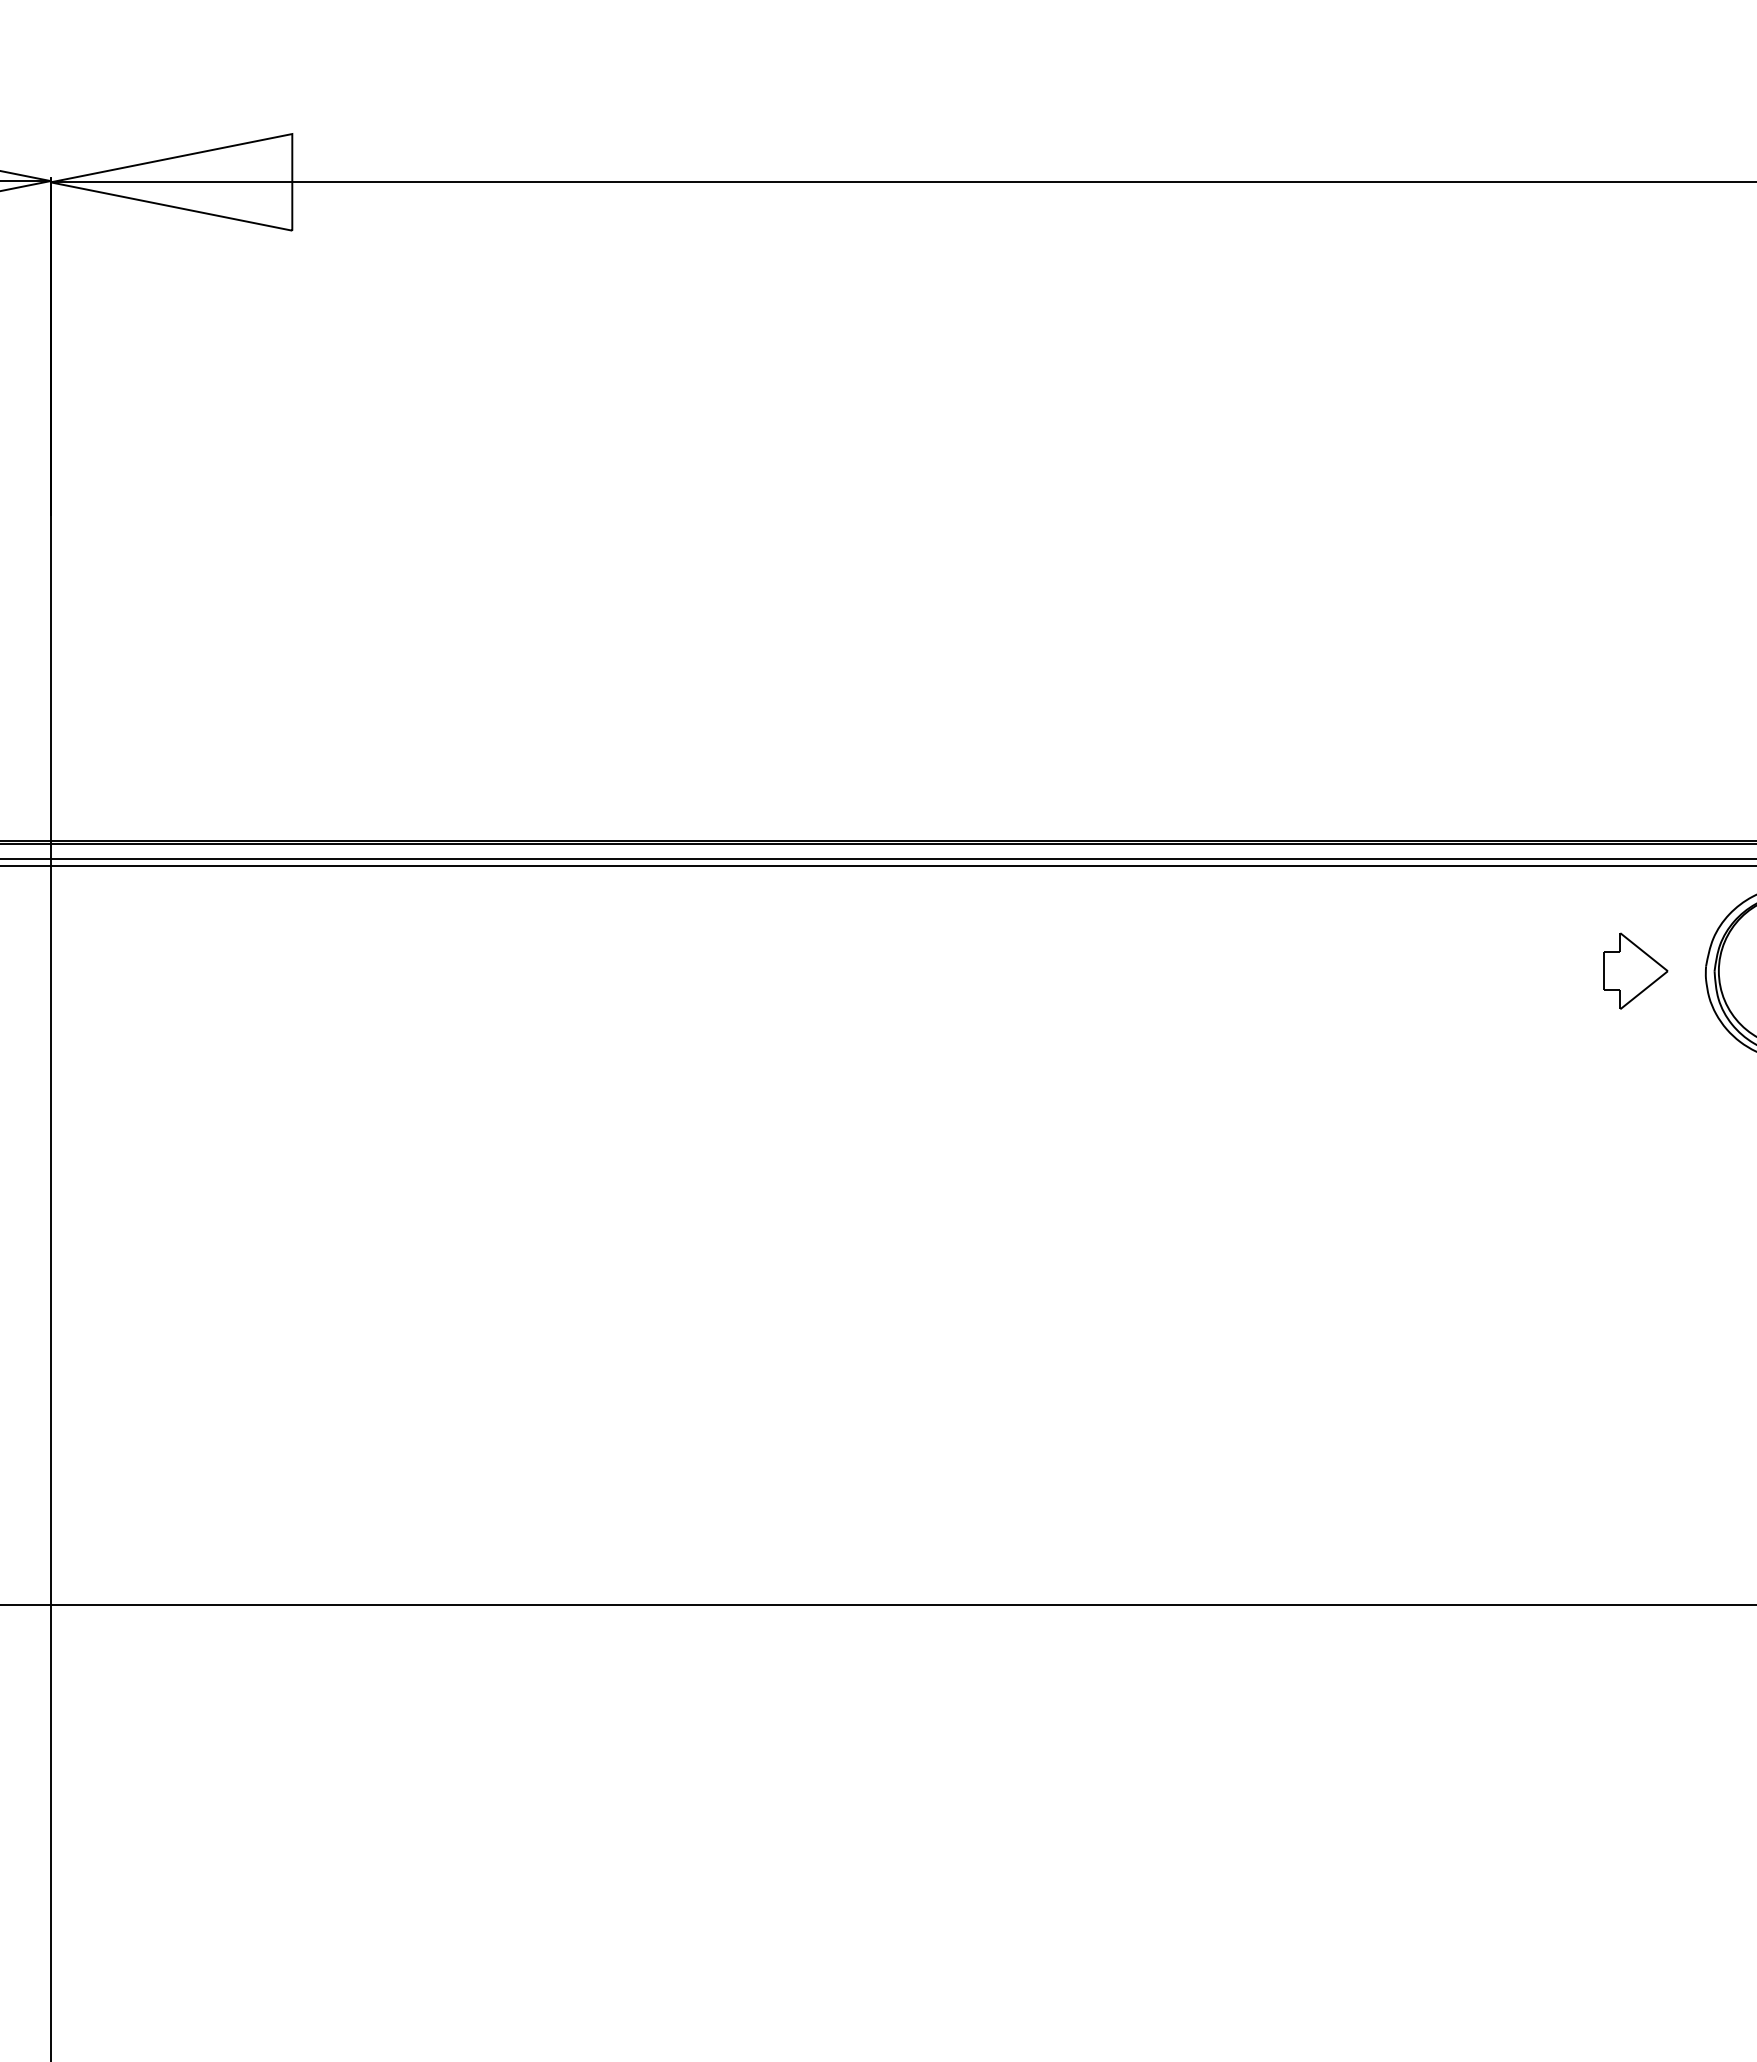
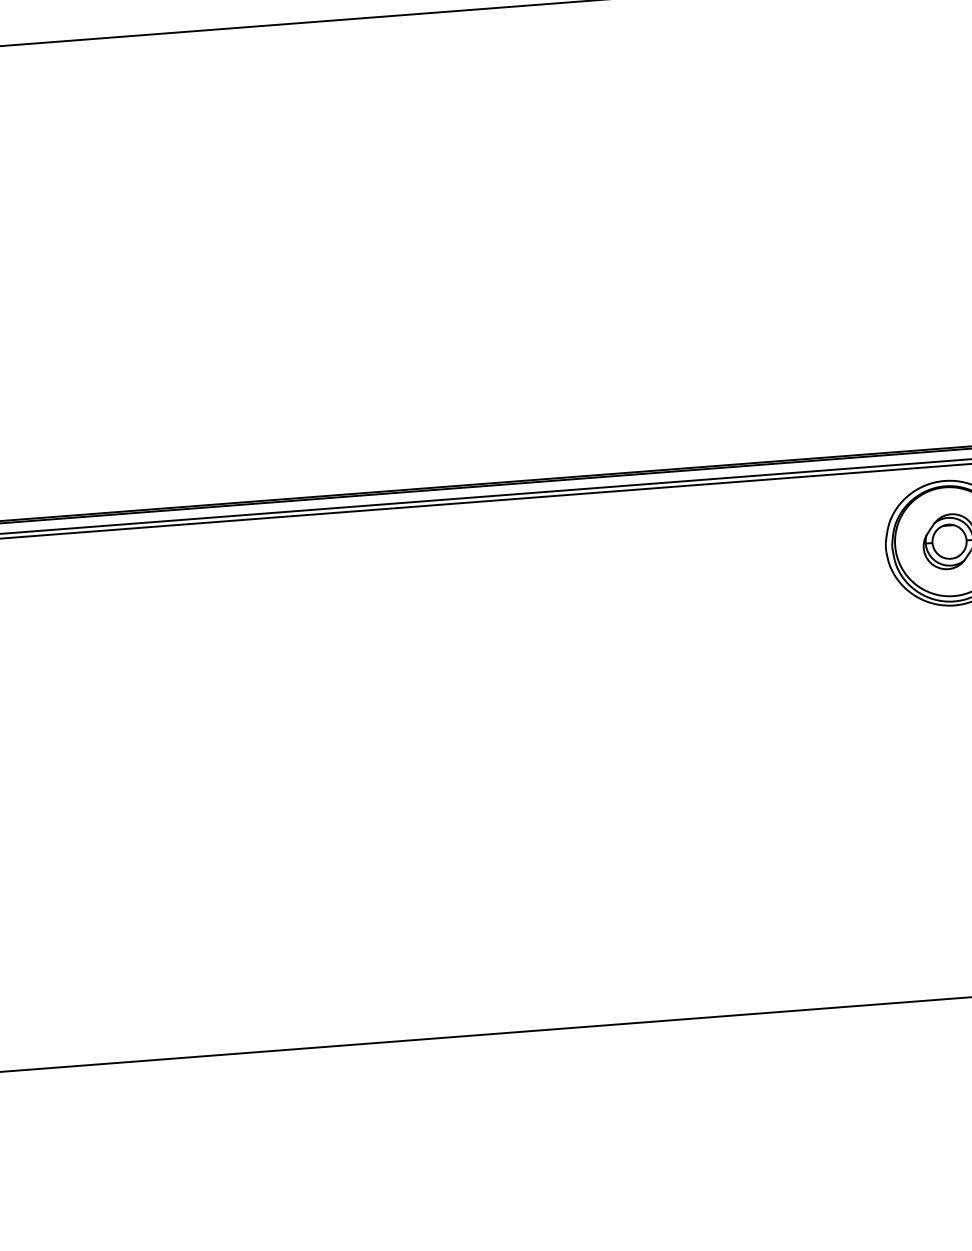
part: (1635, 970) -> (835, 550), removed

